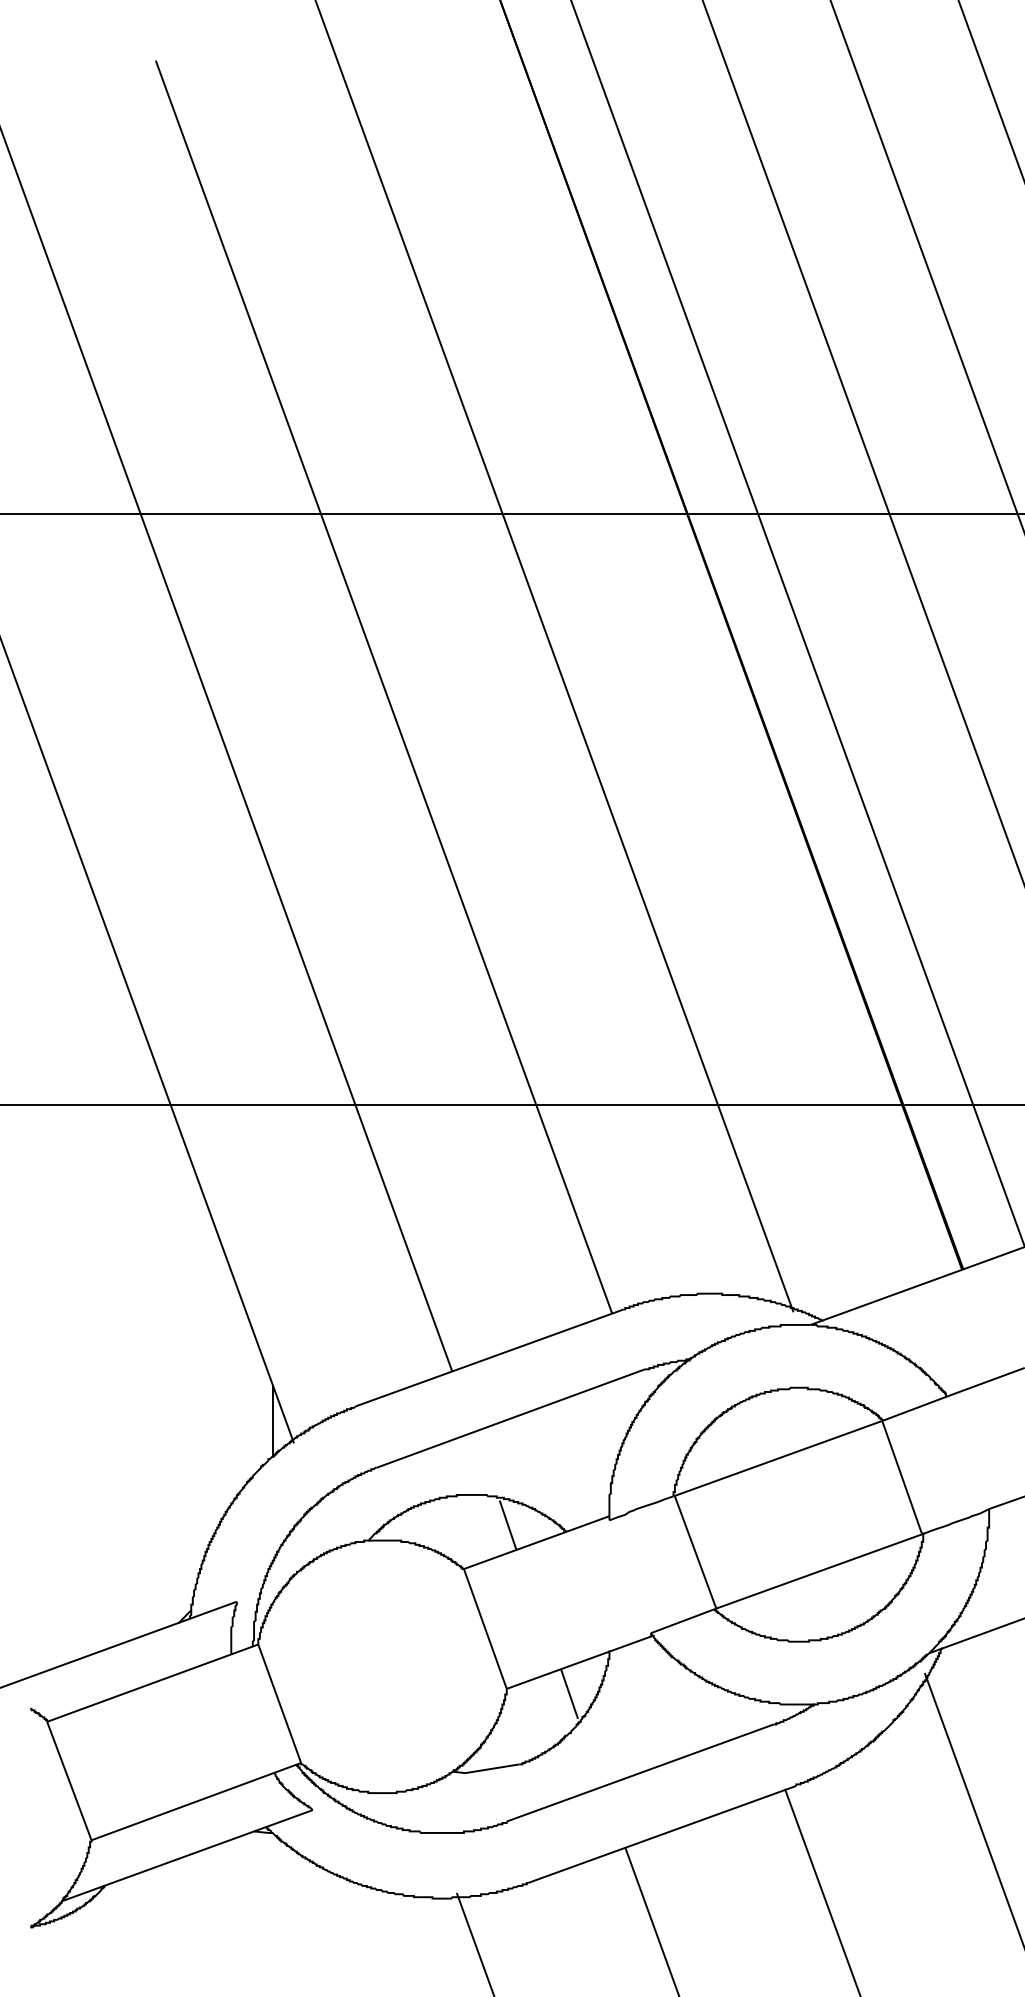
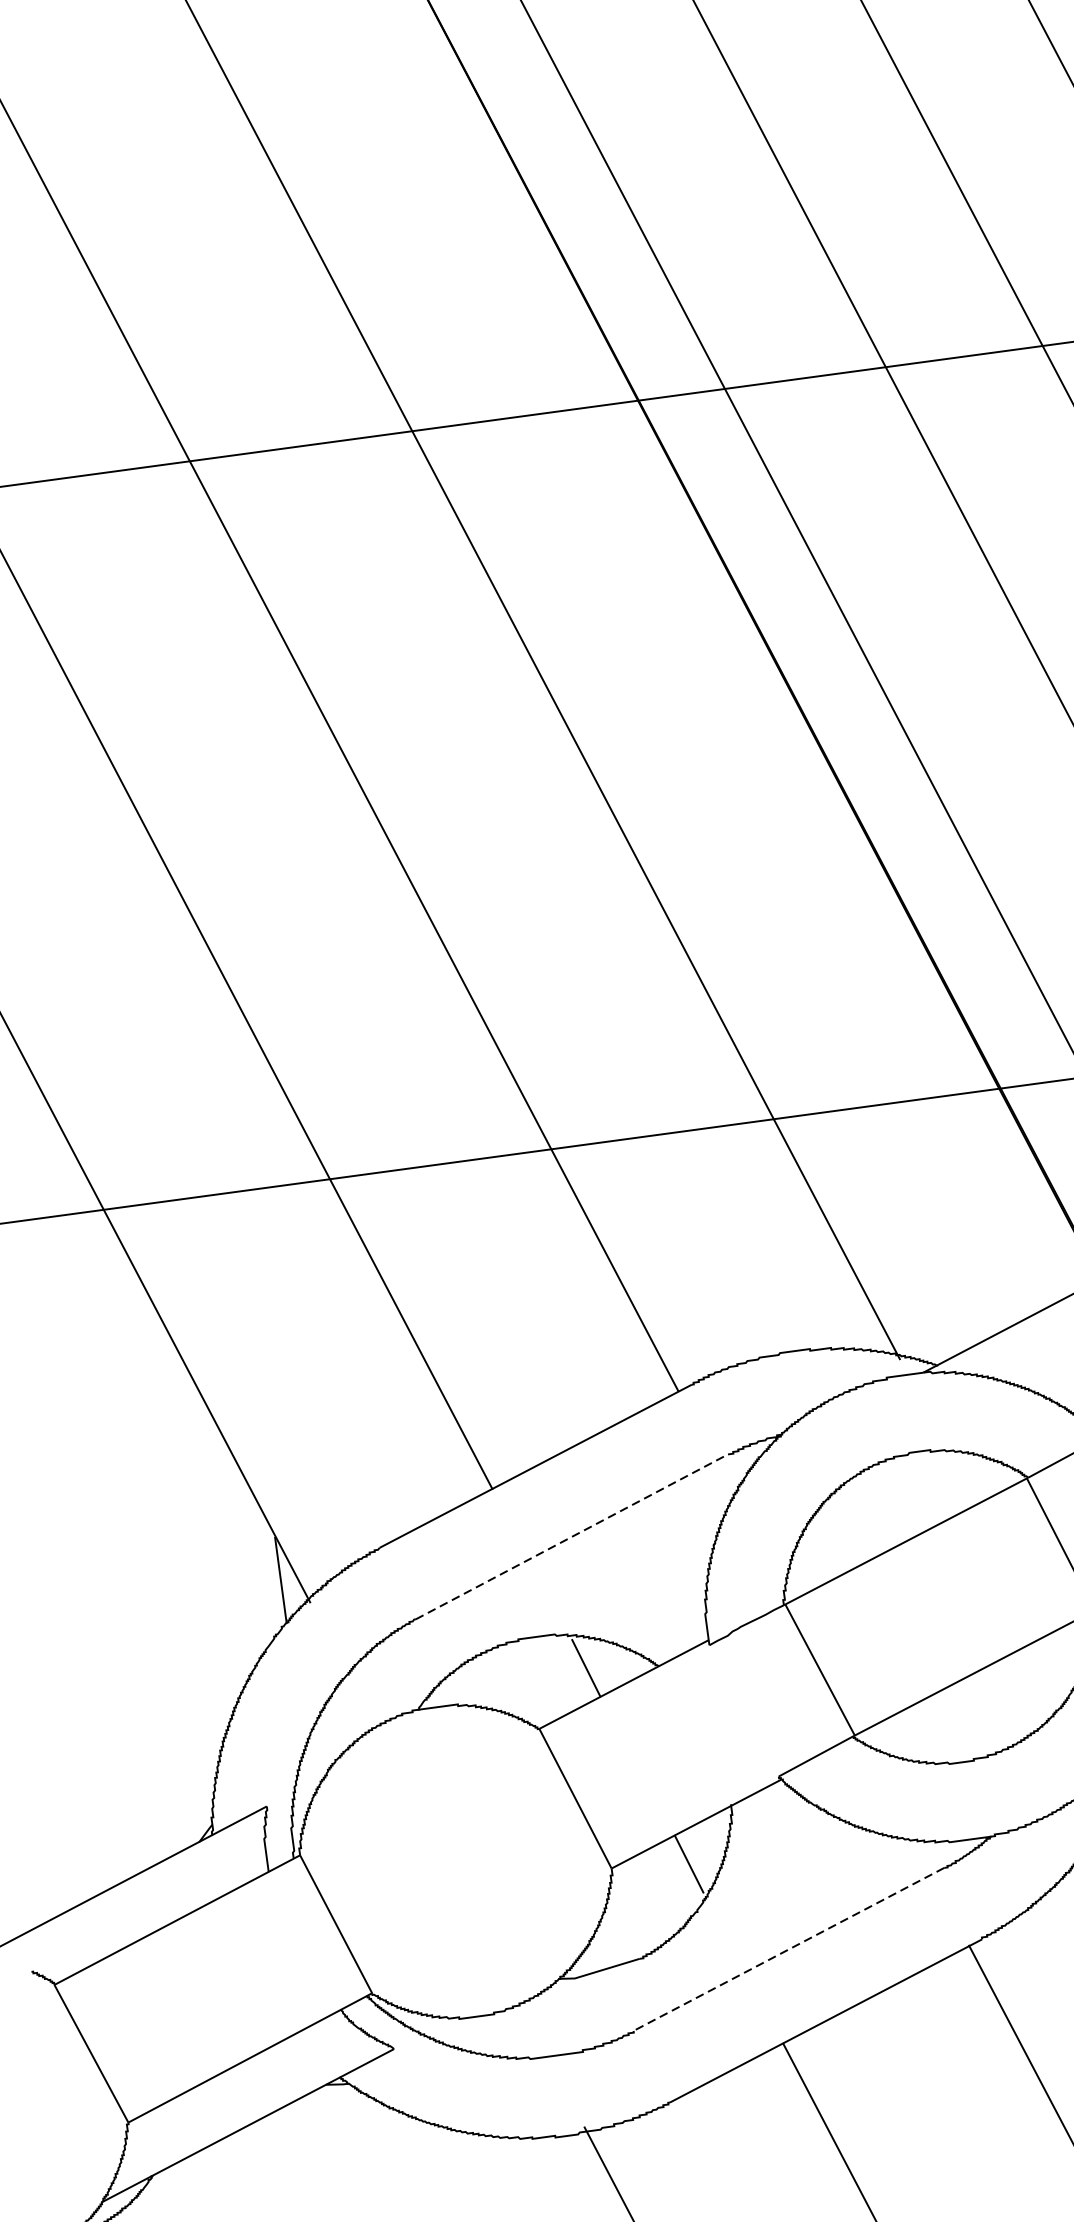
line: (510, 1418) -> (571, 1536), solid -> dashed
line: (640, 1773) -> (789, 1949), solid -> dashed

